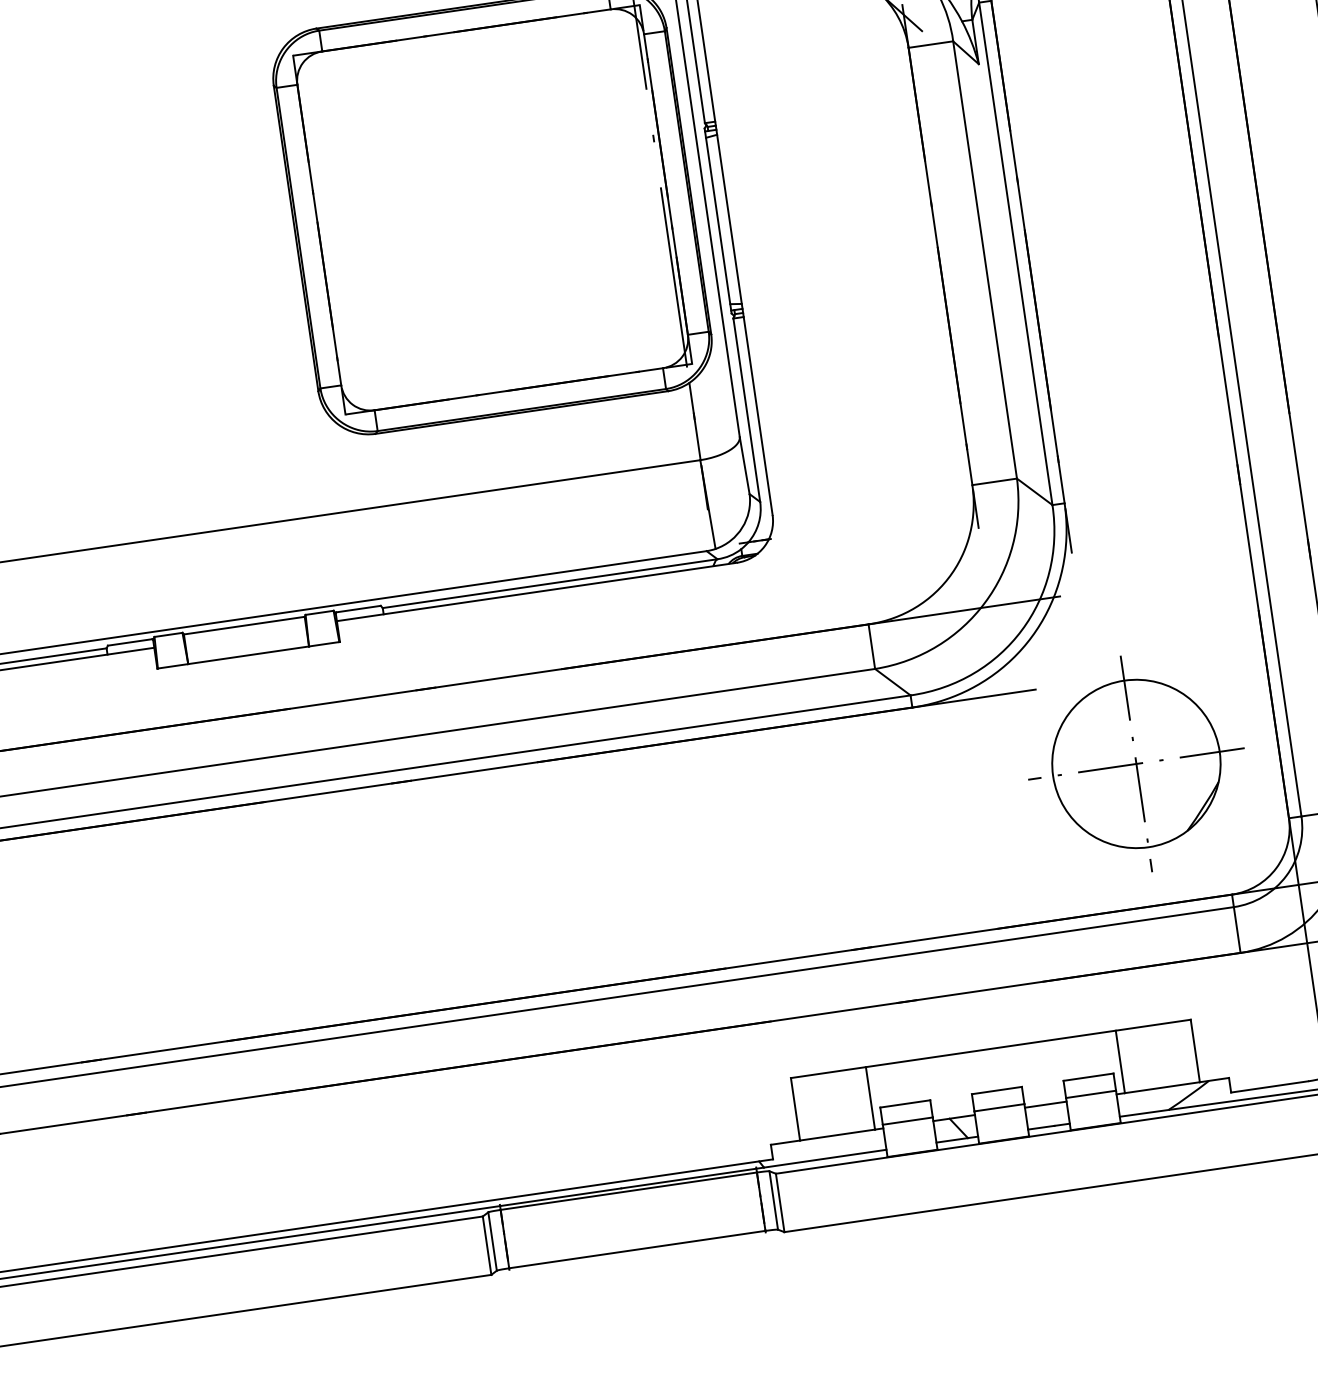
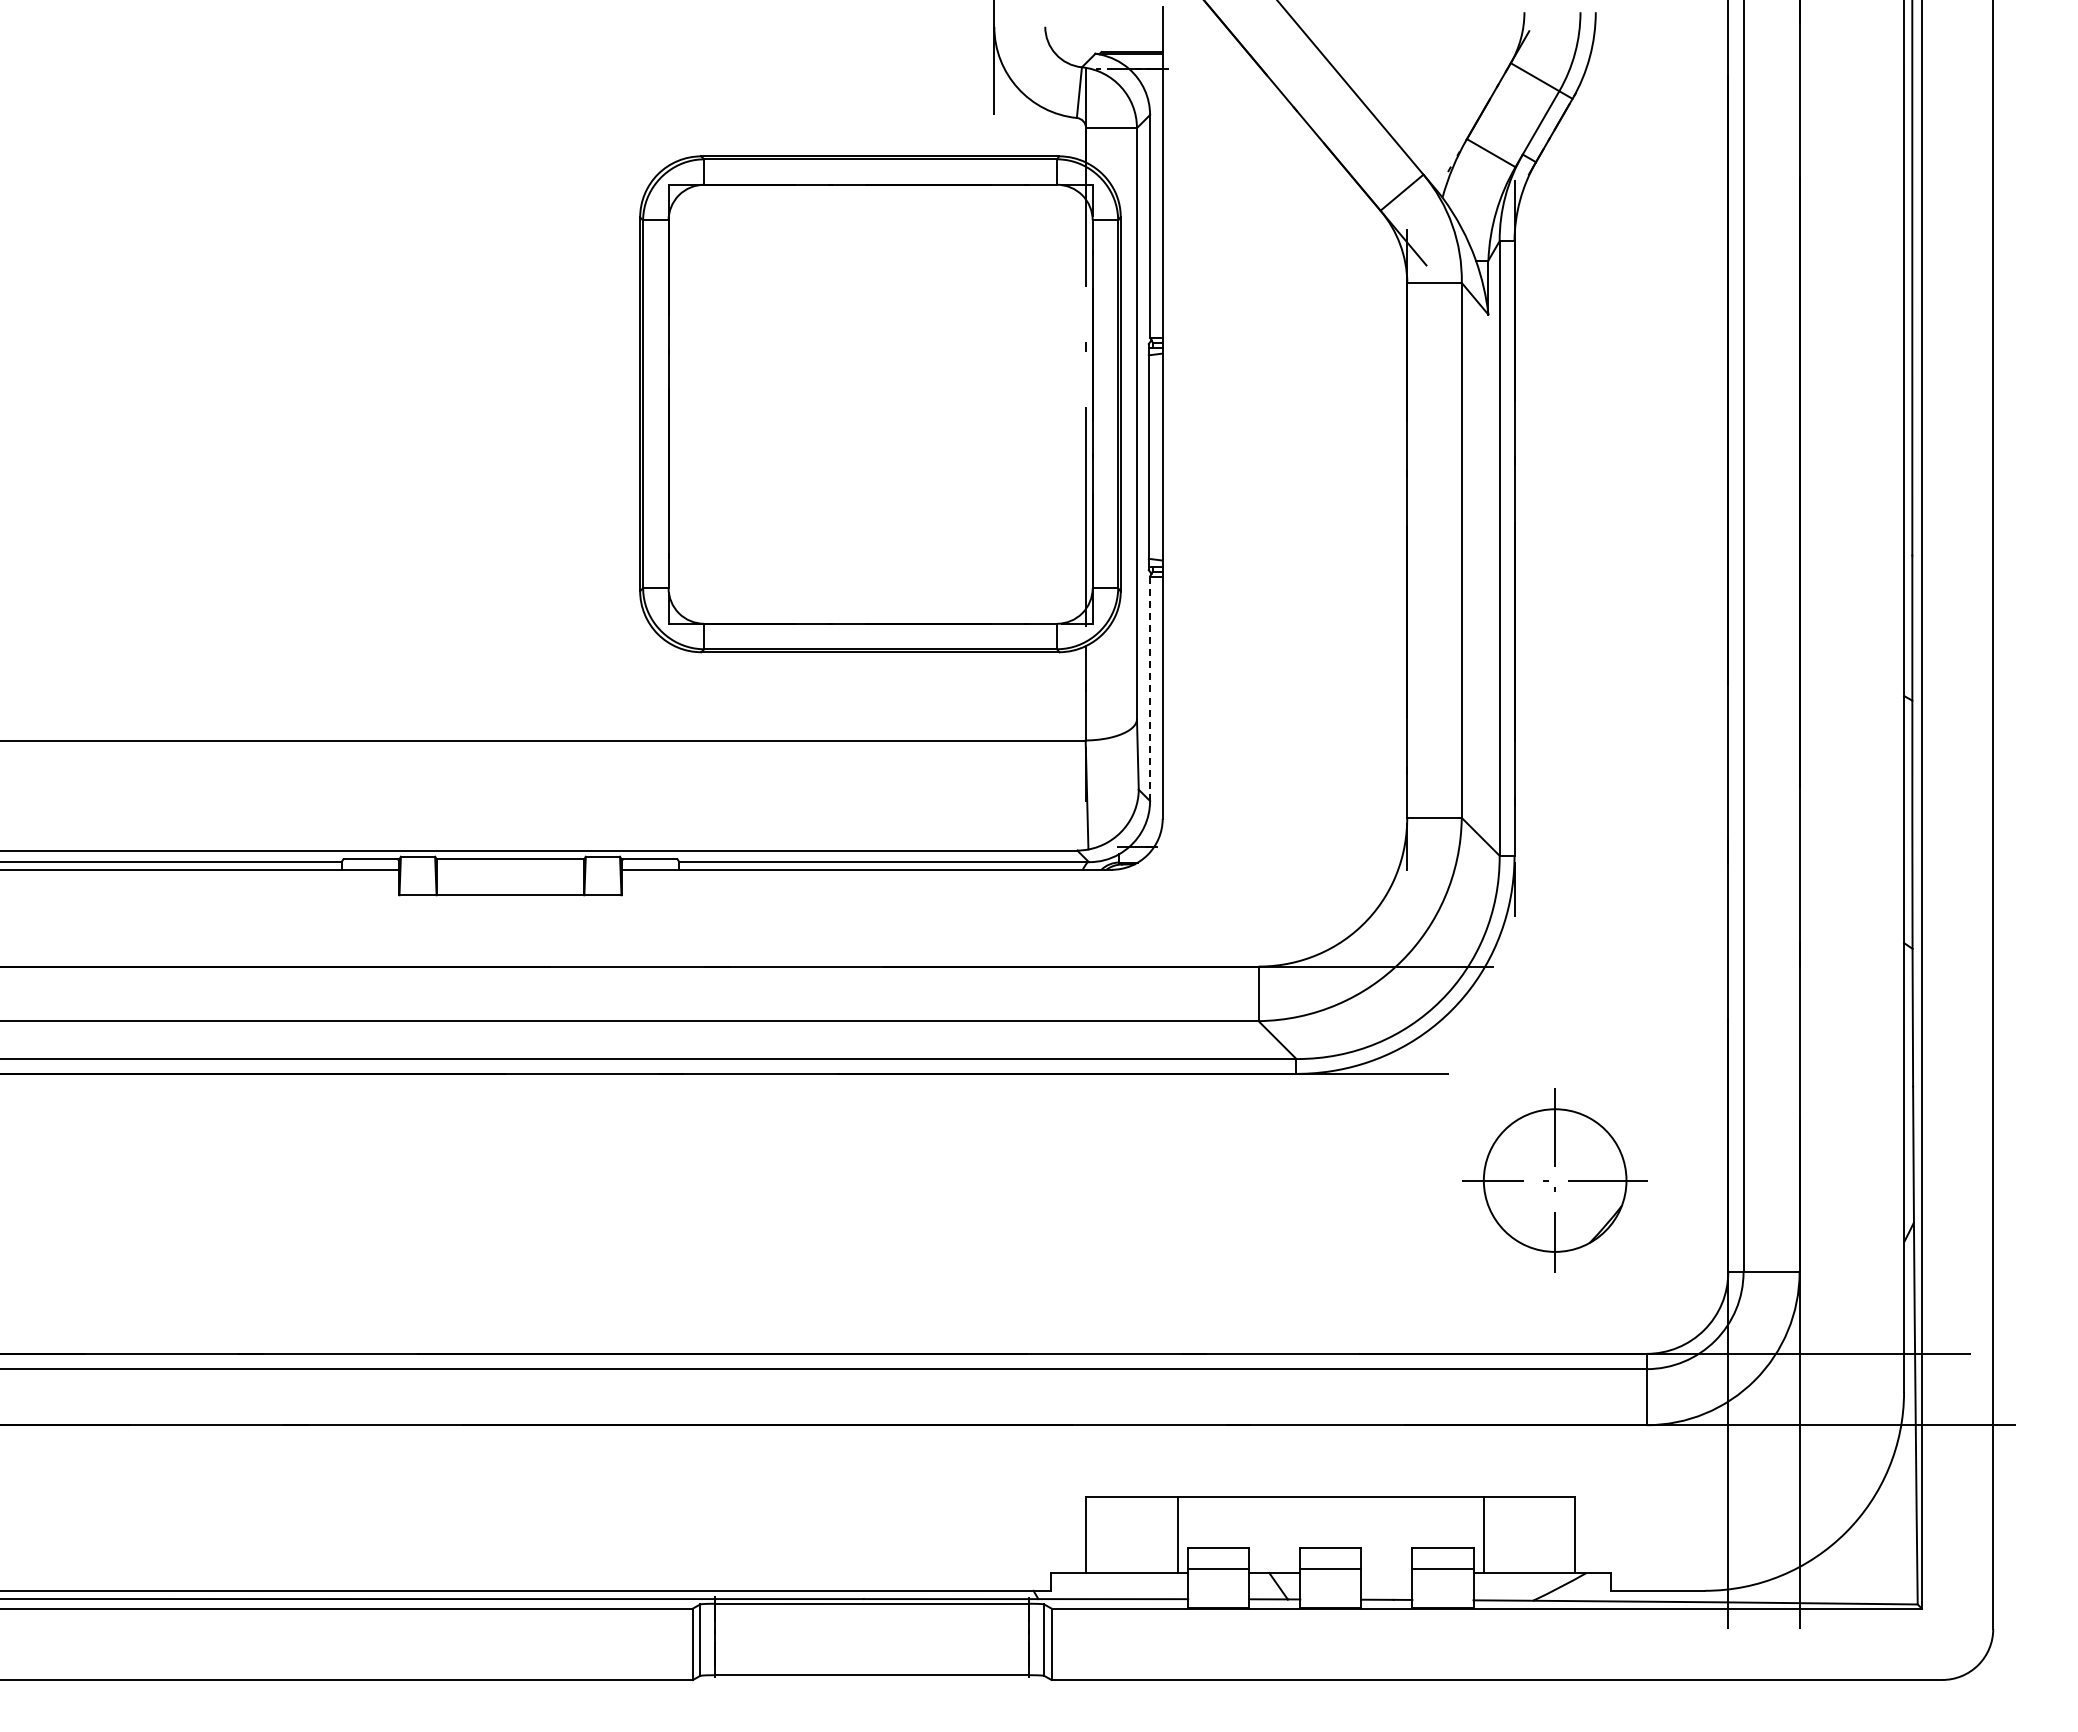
line: (747, 410) -> (1150, 689), solid -> dashed
part: (1136, 763) -> (1555, 1180), size x0.7
line: (1045, 1104) -> (1386, 1572), removed

